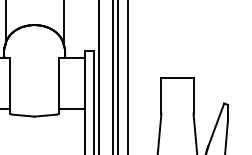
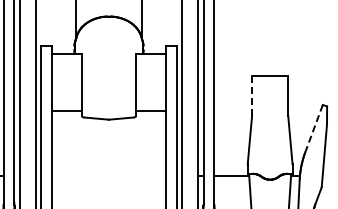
line: (161, 96) -> (252, 96), solid -> dashed
line: (215, 125) -> (313, 129), solid -> dashed

